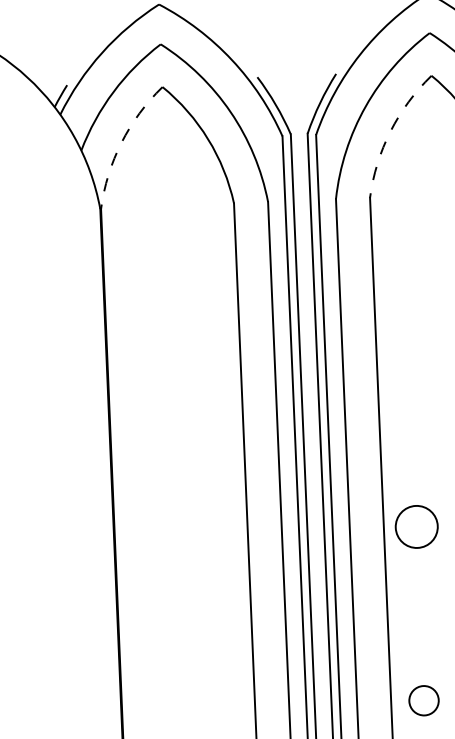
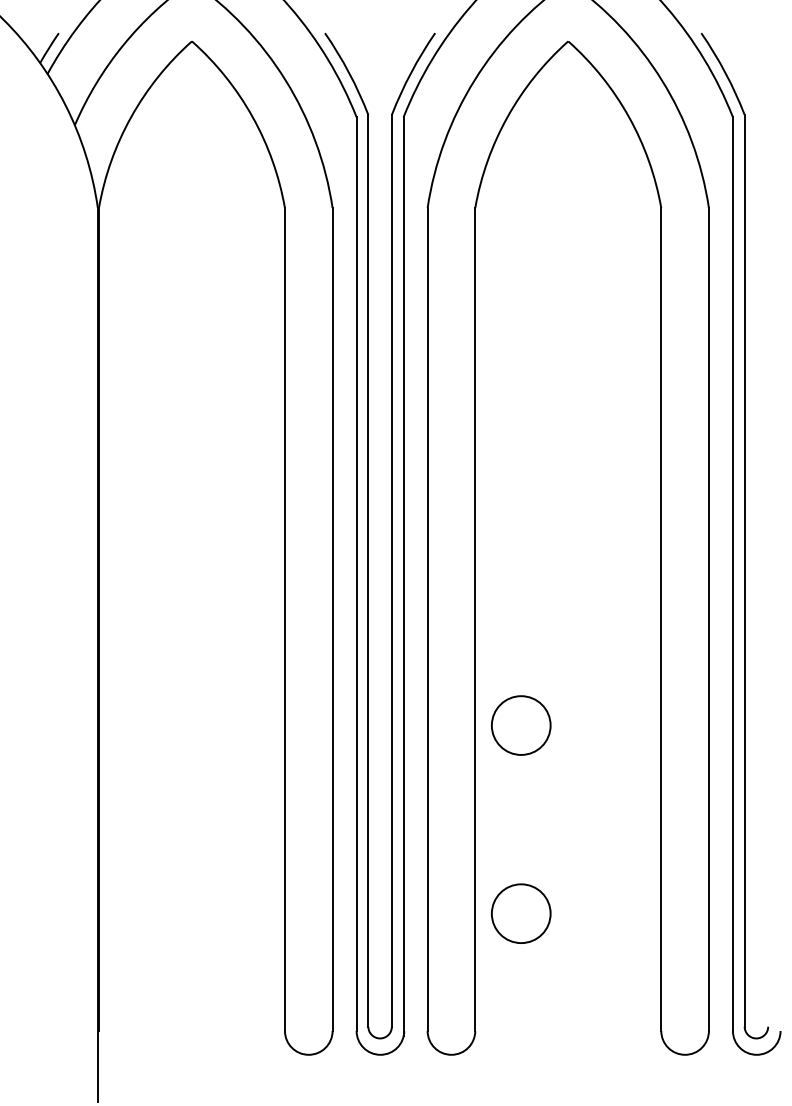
arc: (390, 131) -> (507, 116), dashed -> solid
arc: (121, 142) -> (131, 116), dashed -> solid
circle: (416, 526) -> (521, 725), moved
circle: (423, 700) -> (520, 913), size x1.43

